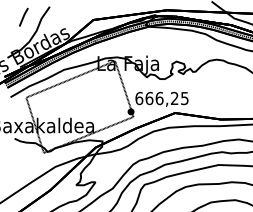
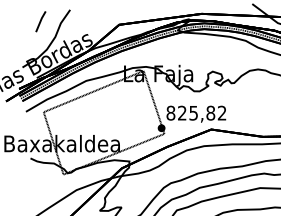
text: (161, 98) -> (195, 113), 666,25 -> 825,82

